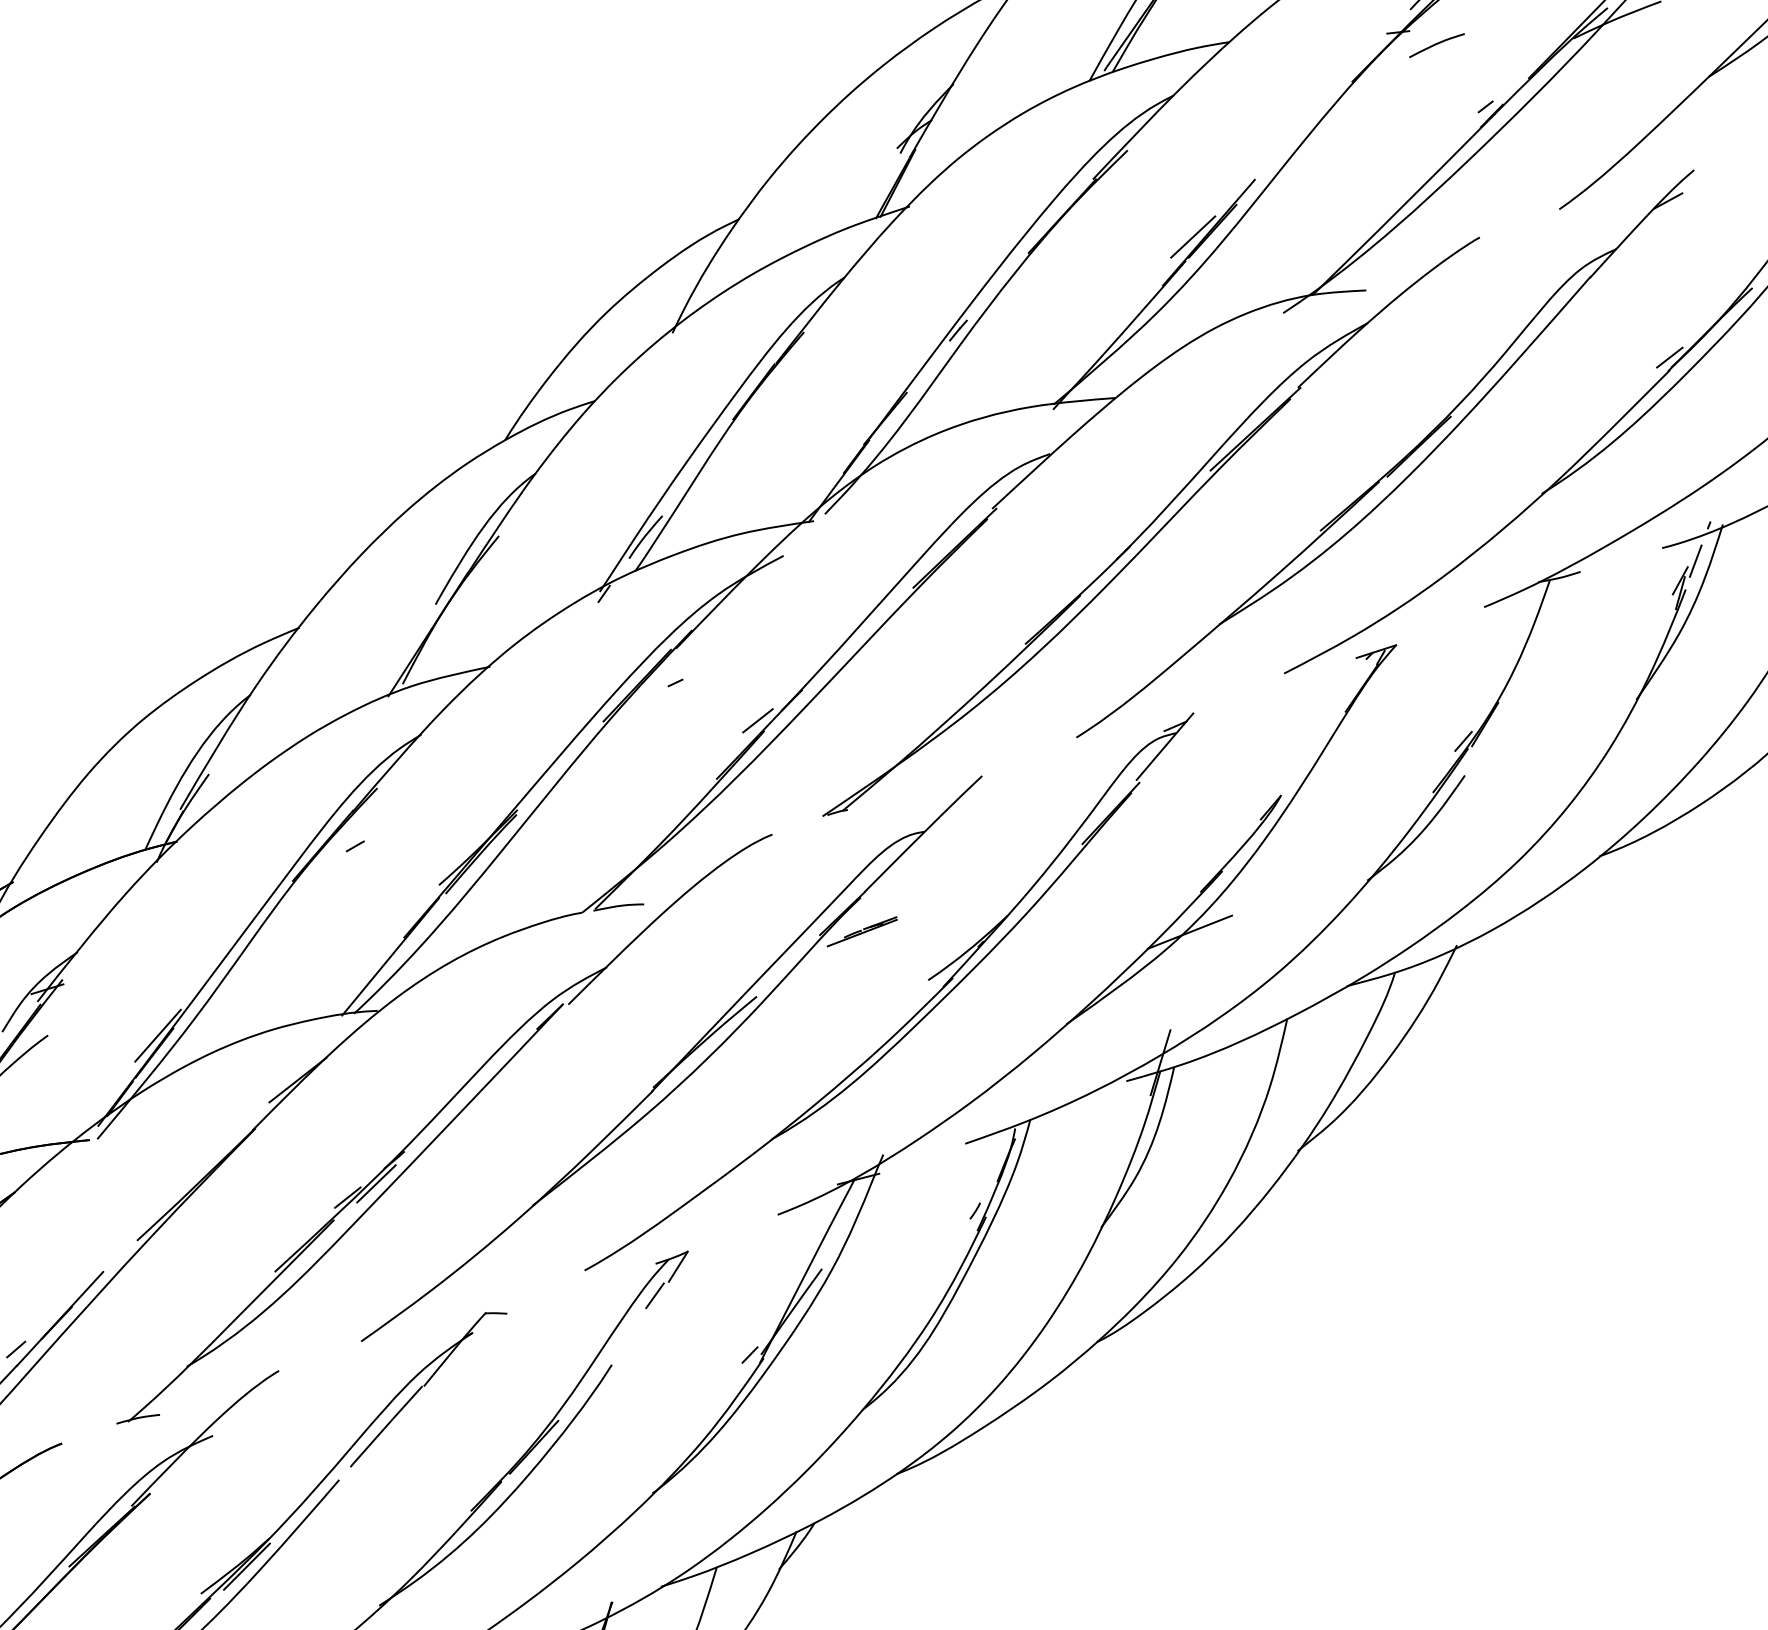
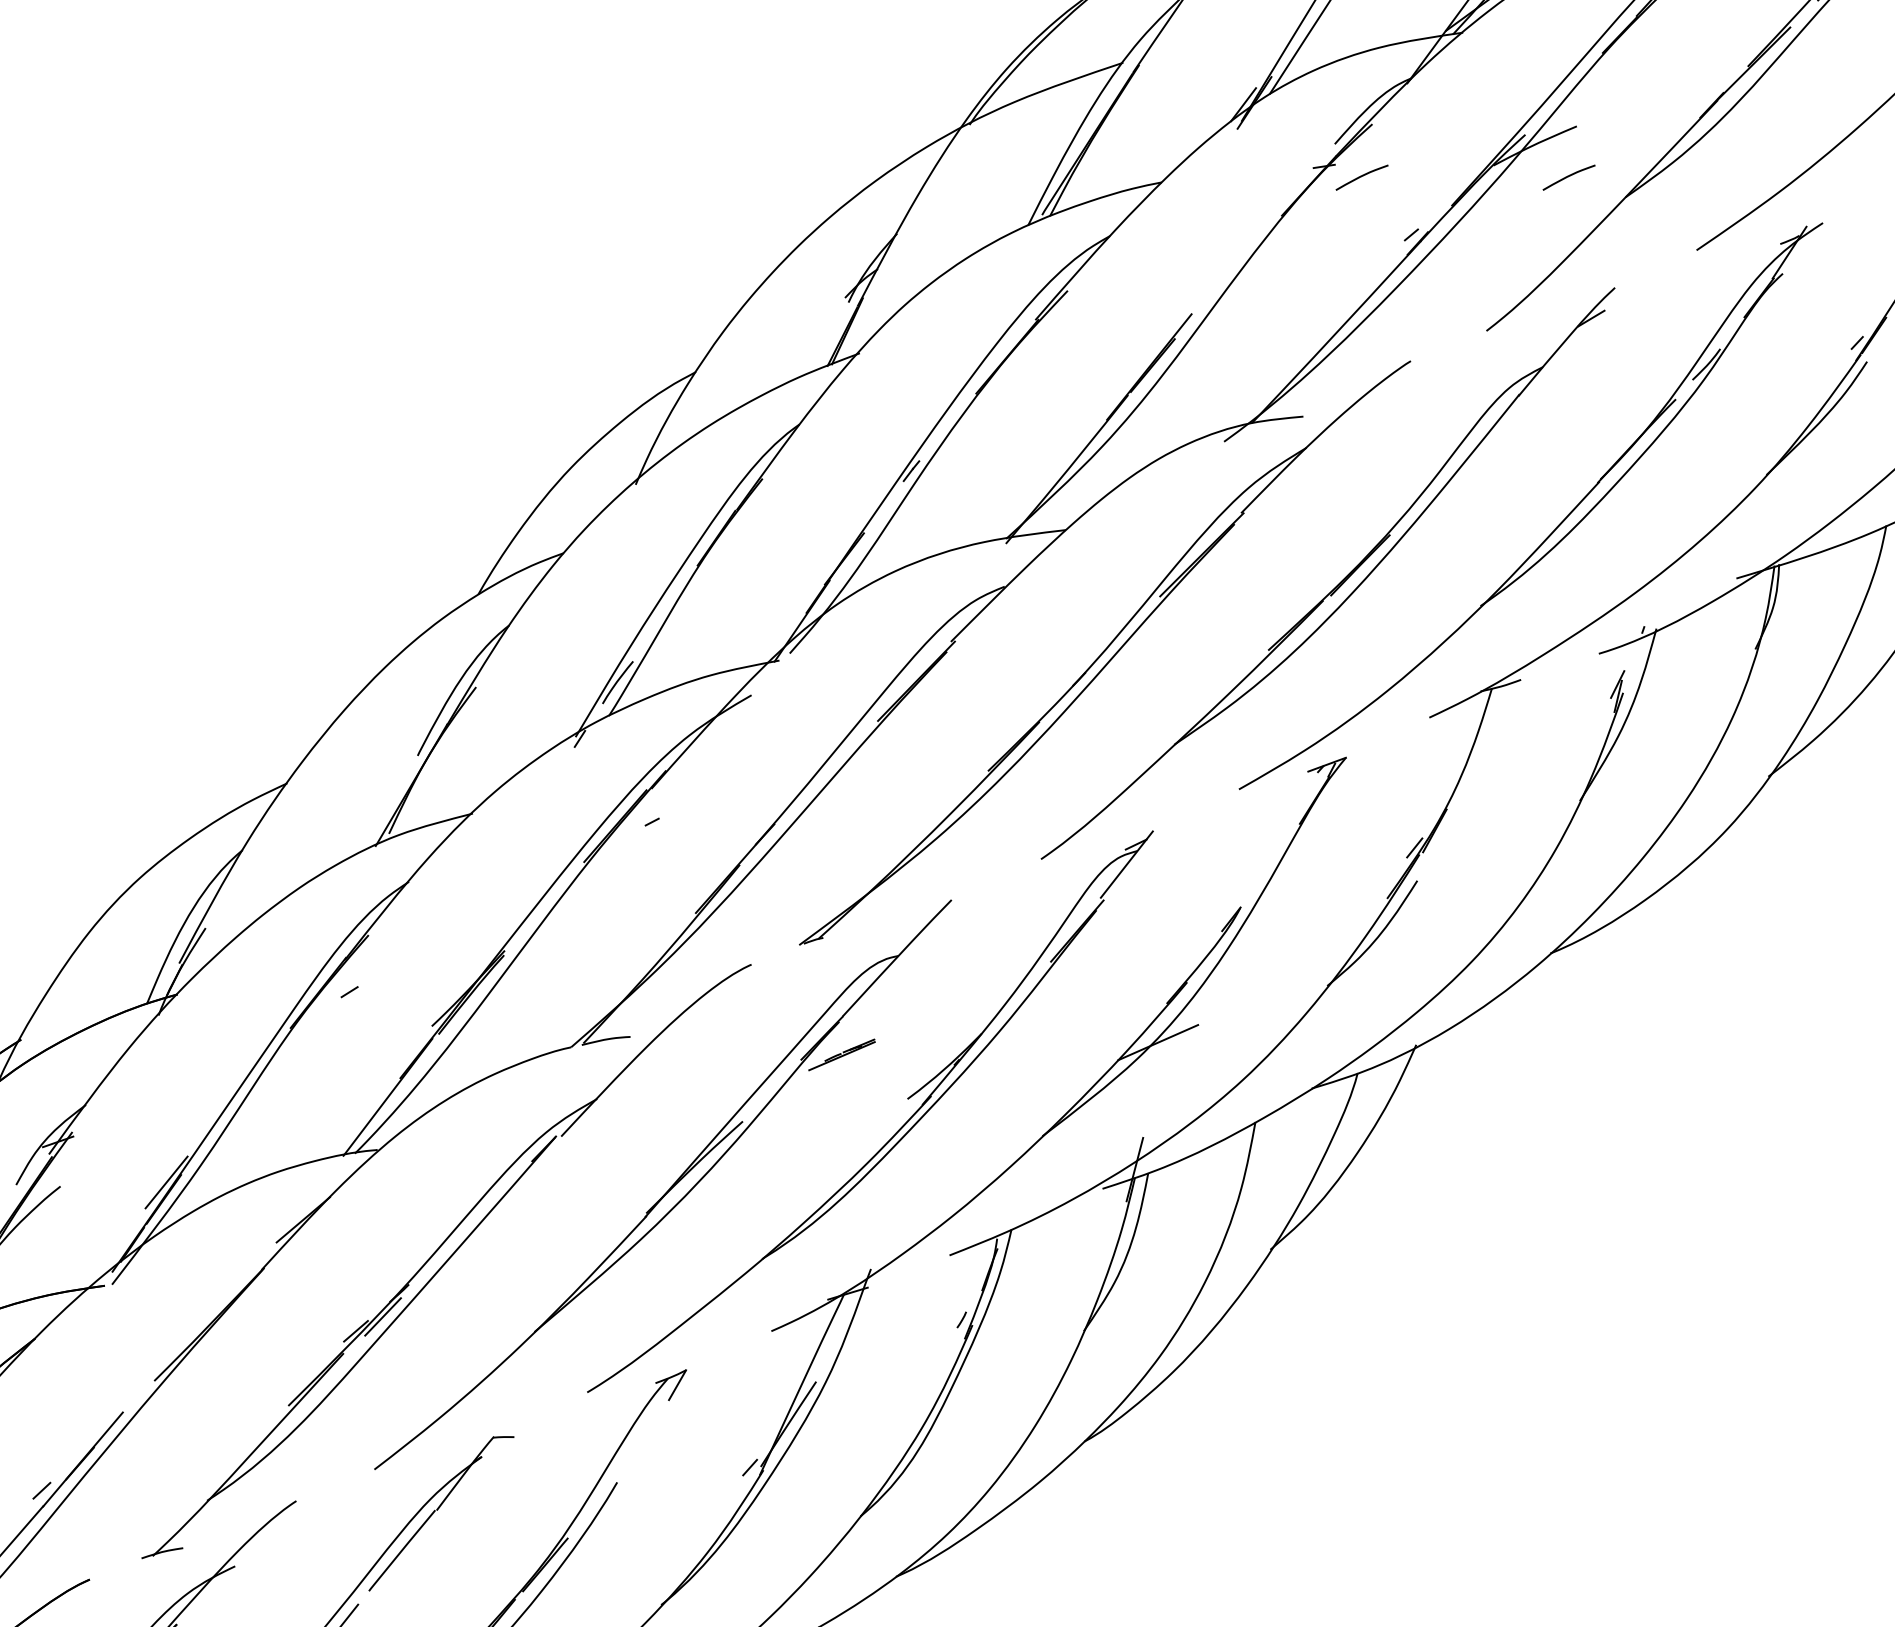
curve: (1650, 53) -> (1568, 177), added
line: (1192, 236) -> (1133, 371), removed
line: (1669, 357) -> (1598, 469), removed
line: (1695, 560) -> (1631, 664), removed
line: (758, 720) -> (733, 855), removed
line: (655, 1295) -> (656, 1413), removed

